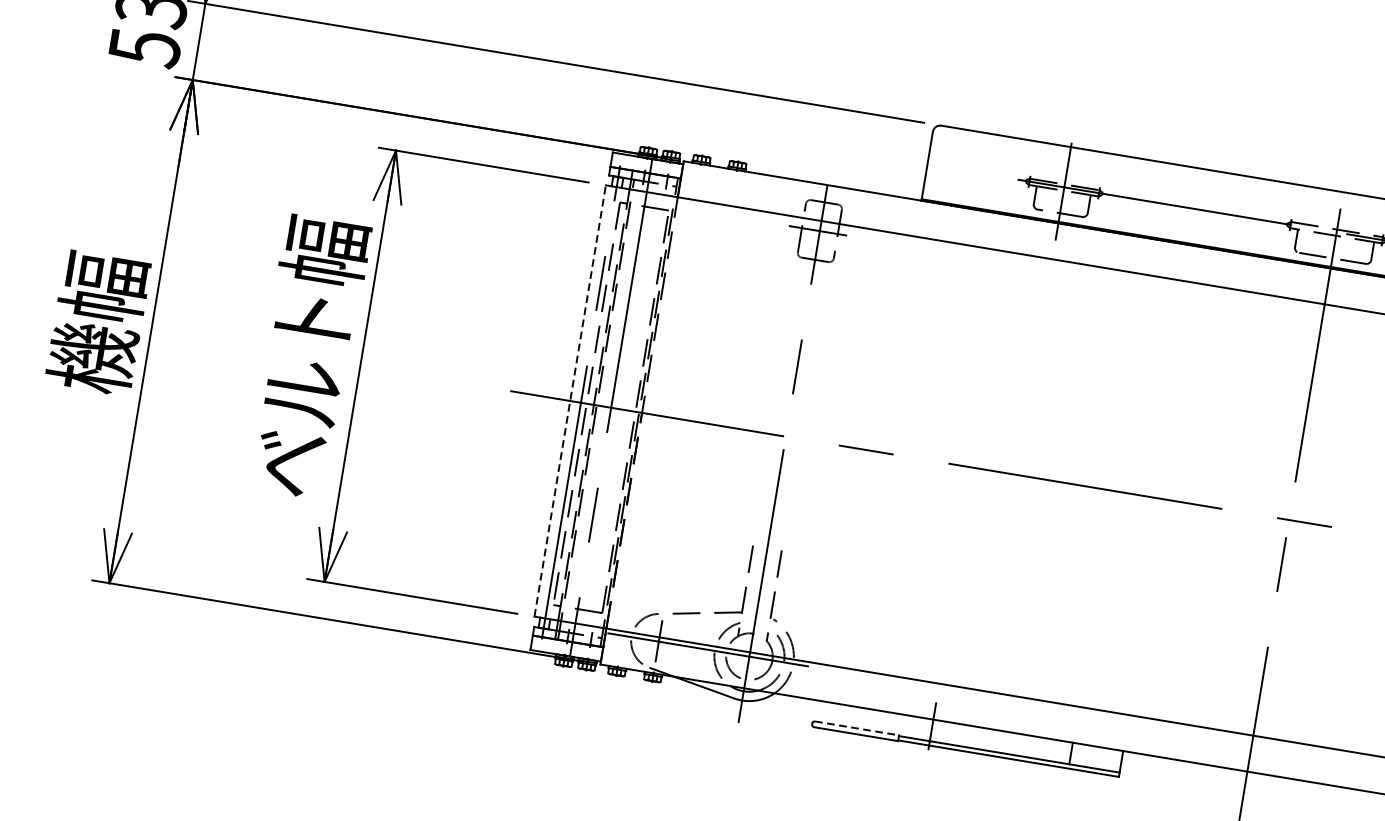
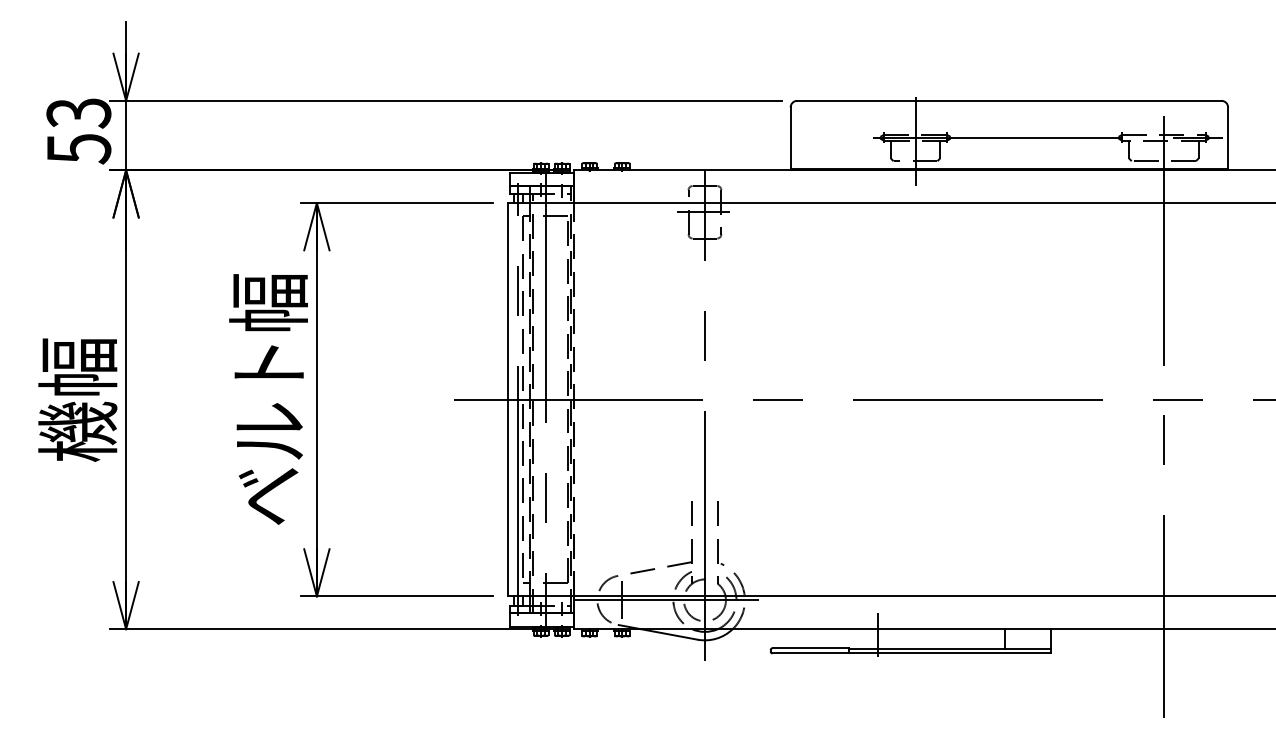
line: (570, 400) -> (508, 399), dashed -> solid
line: (857, 728) -> (811, 648), dashed -> solid

